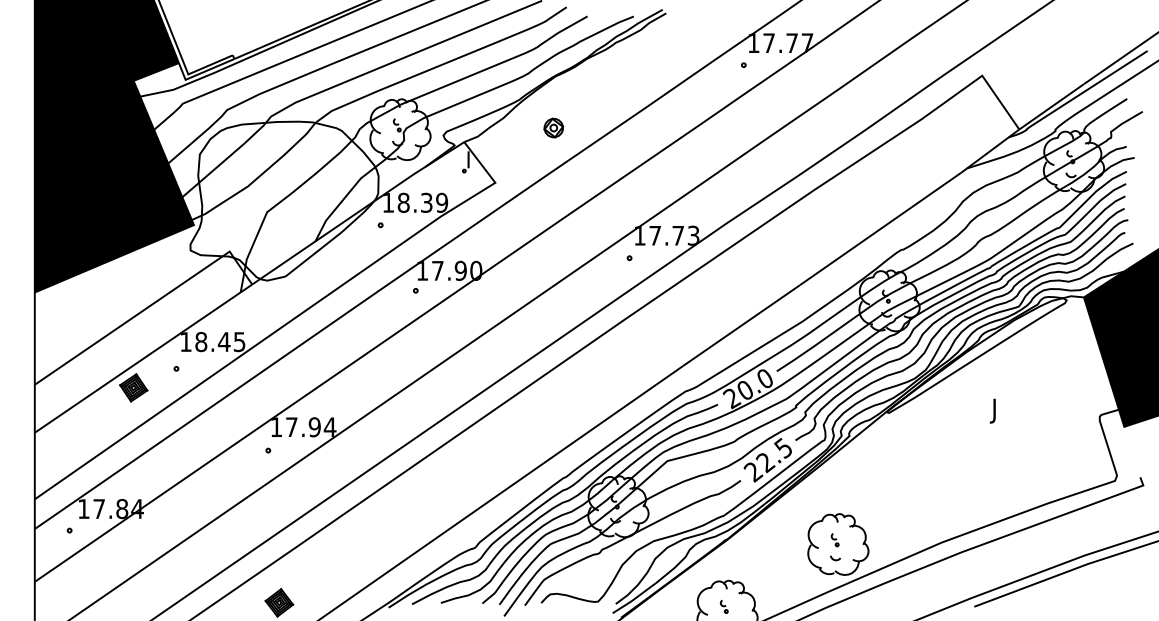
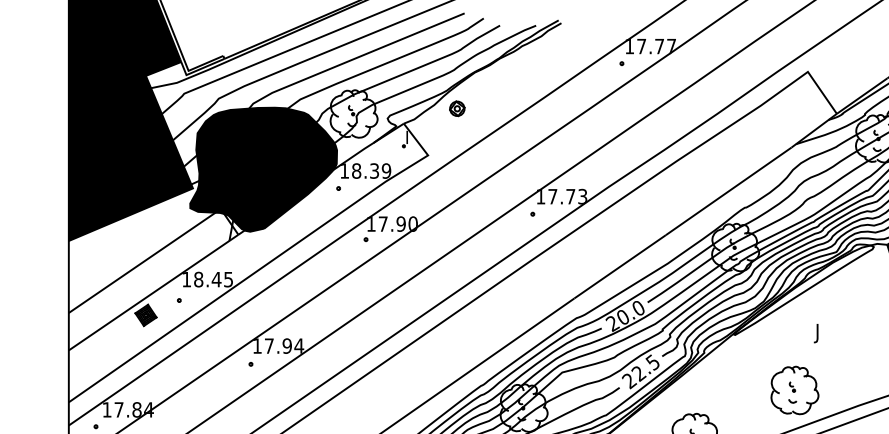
part: (553, 127) -> (457, 108), moved
fill: (284, 200) -> (263, 169), added
part: (965, 483) -> (794, 389), added

